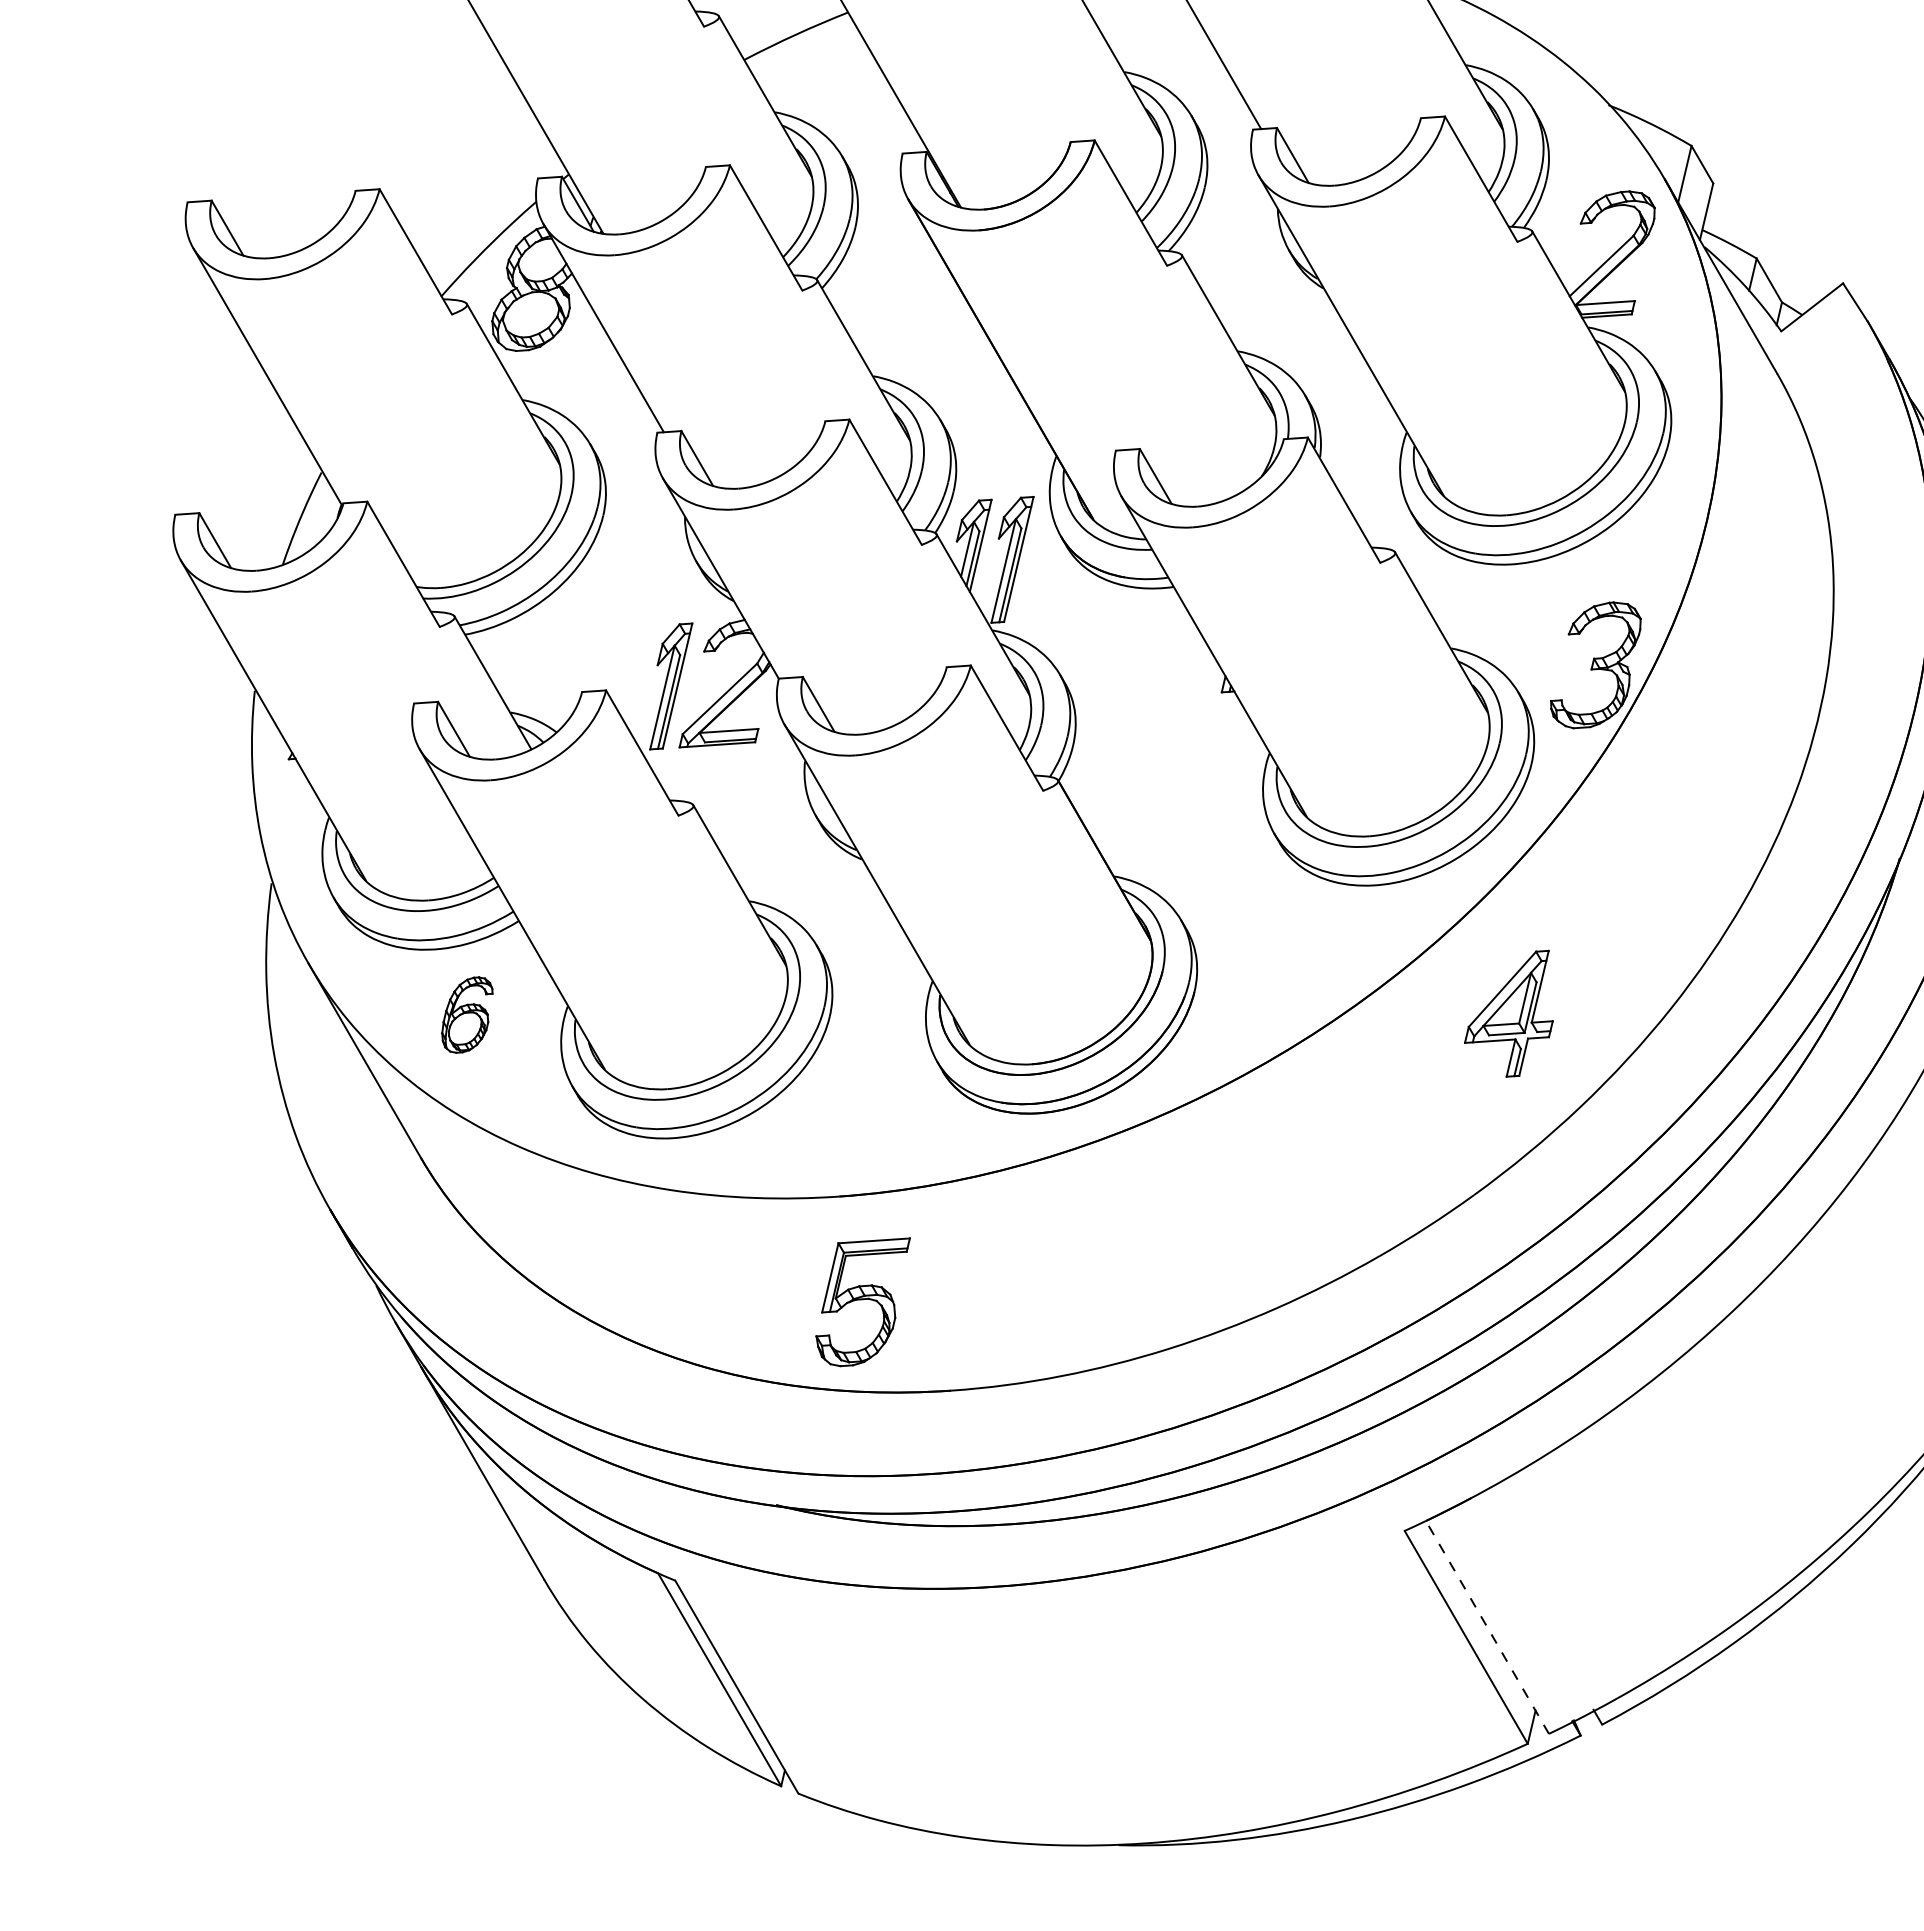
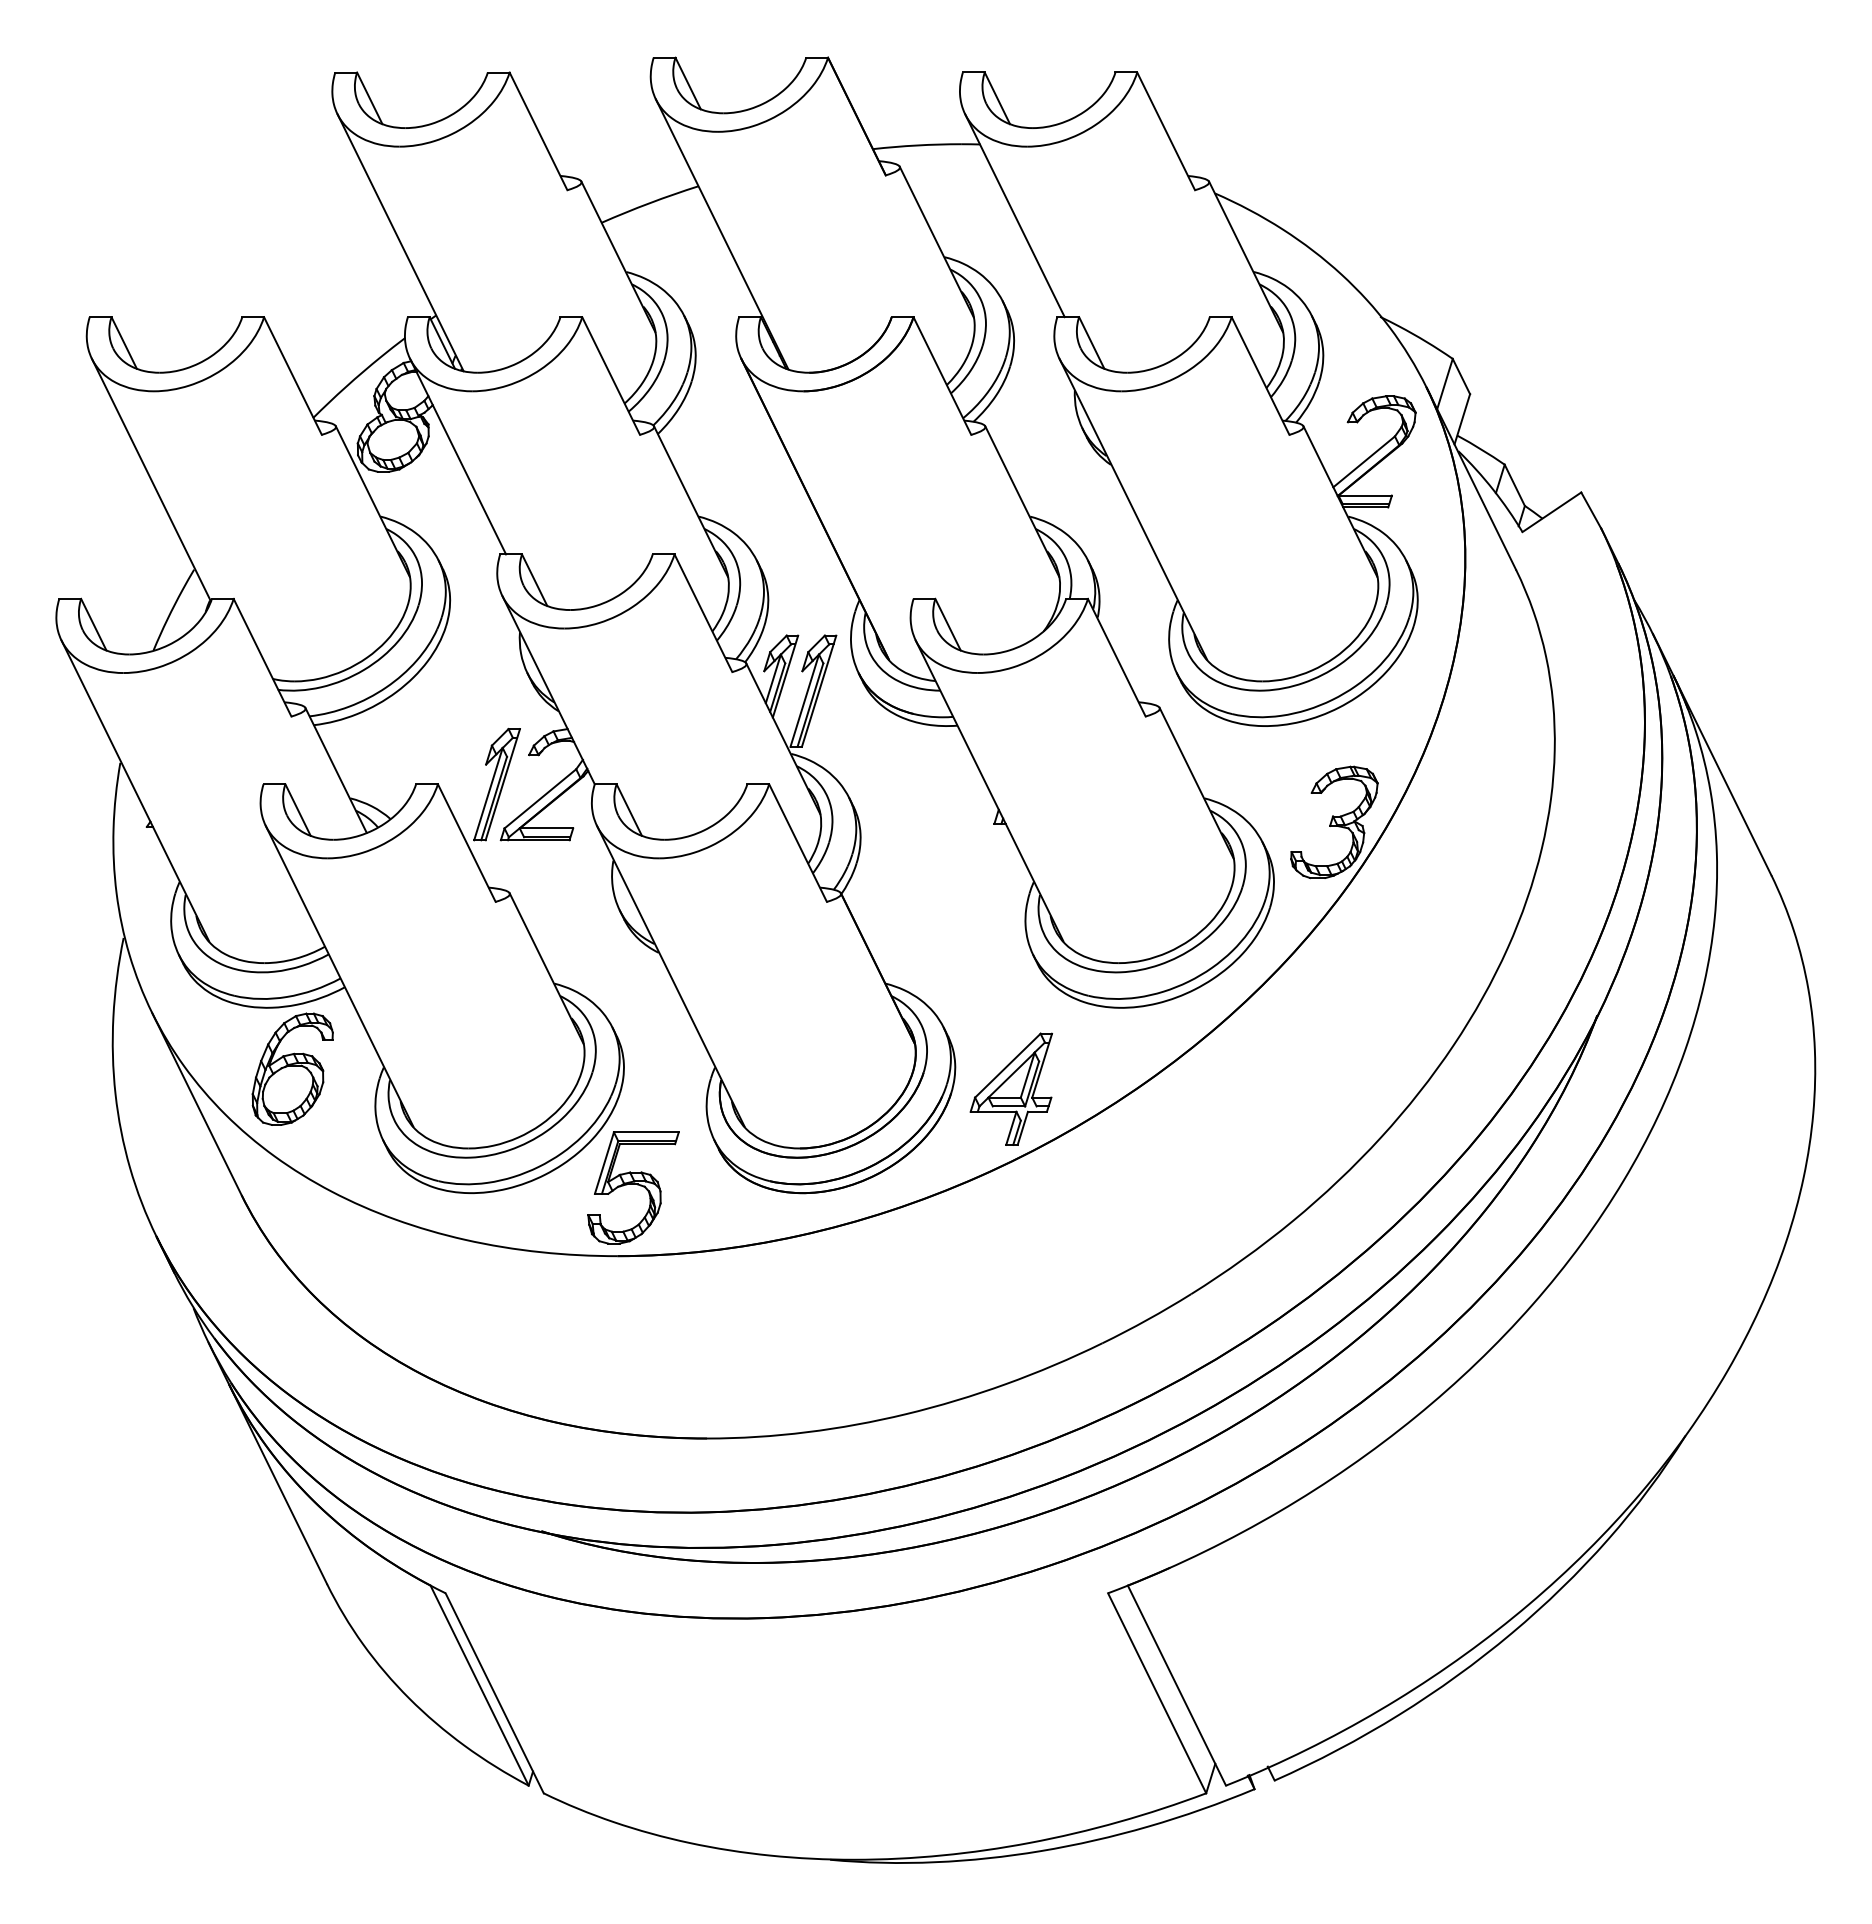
part: (467, 1014) -> (292, 1068), size x1.67
part: (1508, 1014) -> (1011, 1088), moved
part: (864, 1302) -> (633, 1187), moved
line: (1486, 1627) -> (1176, 1685), dashed -> solid

